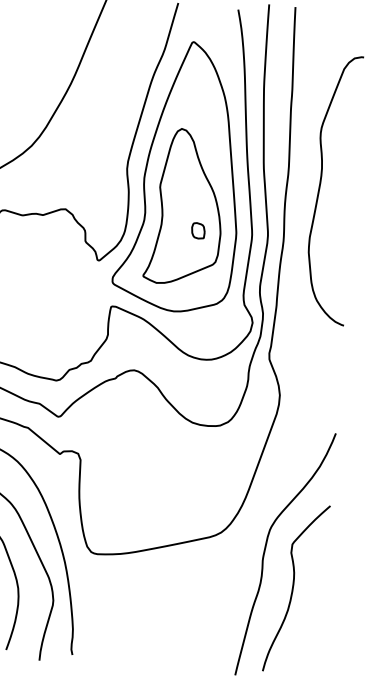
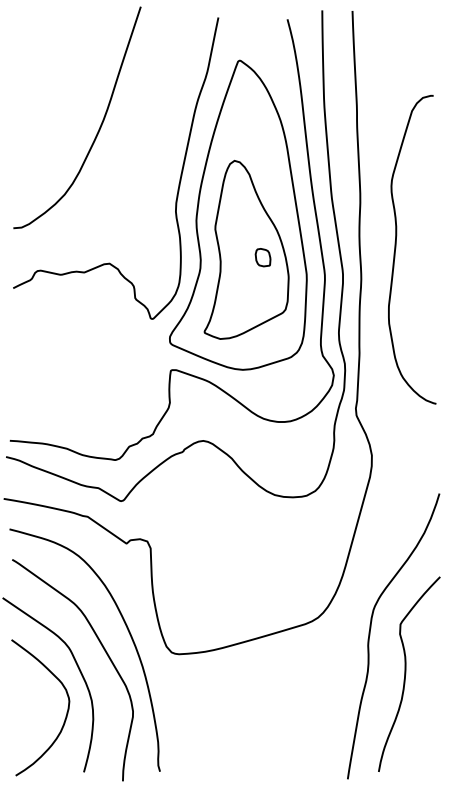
curve: (320, 187) -> (396, 248), moved
part: (197, 230) -> (262, 257), moved

